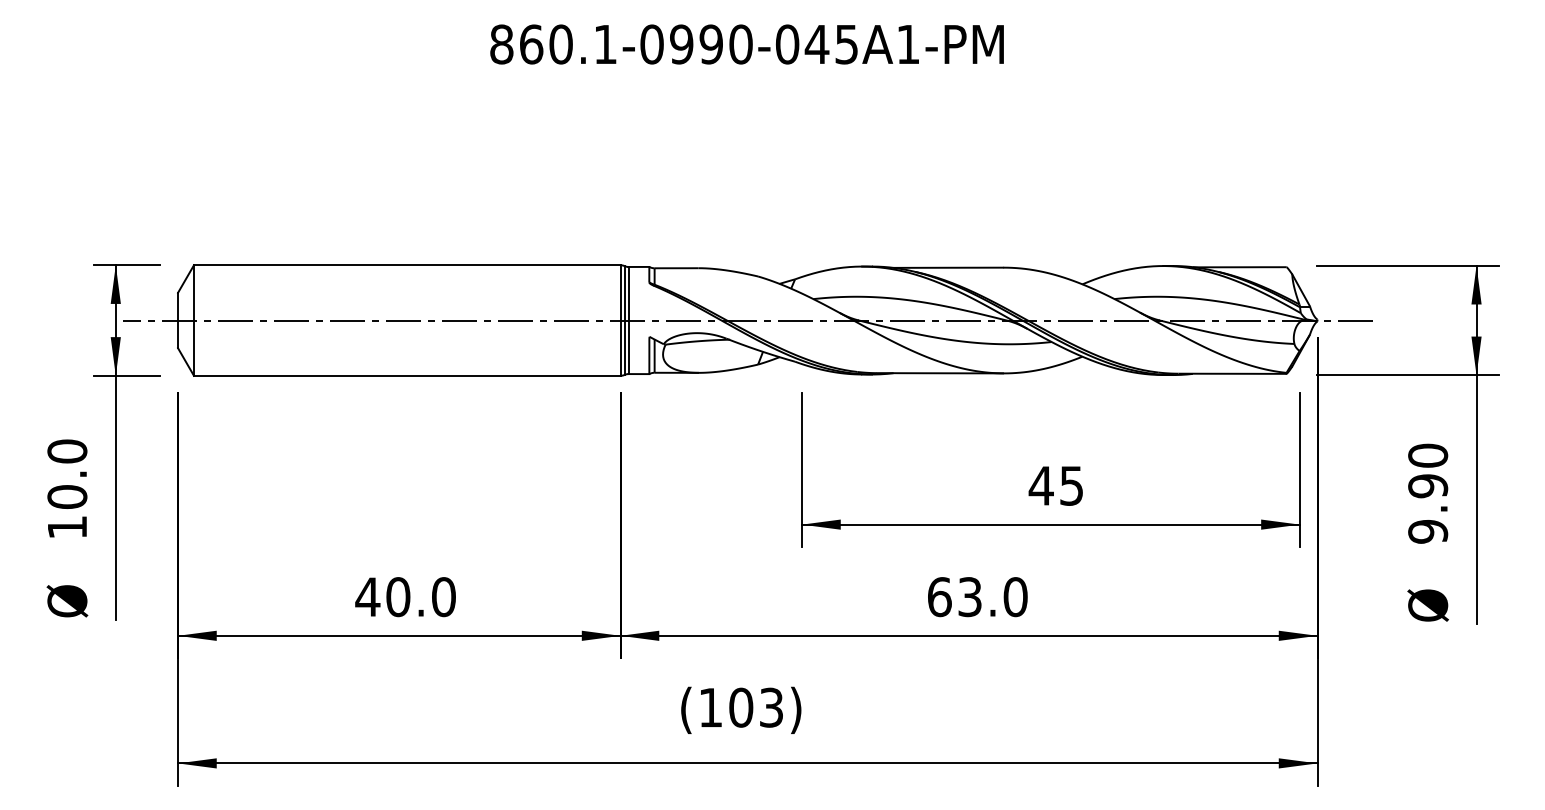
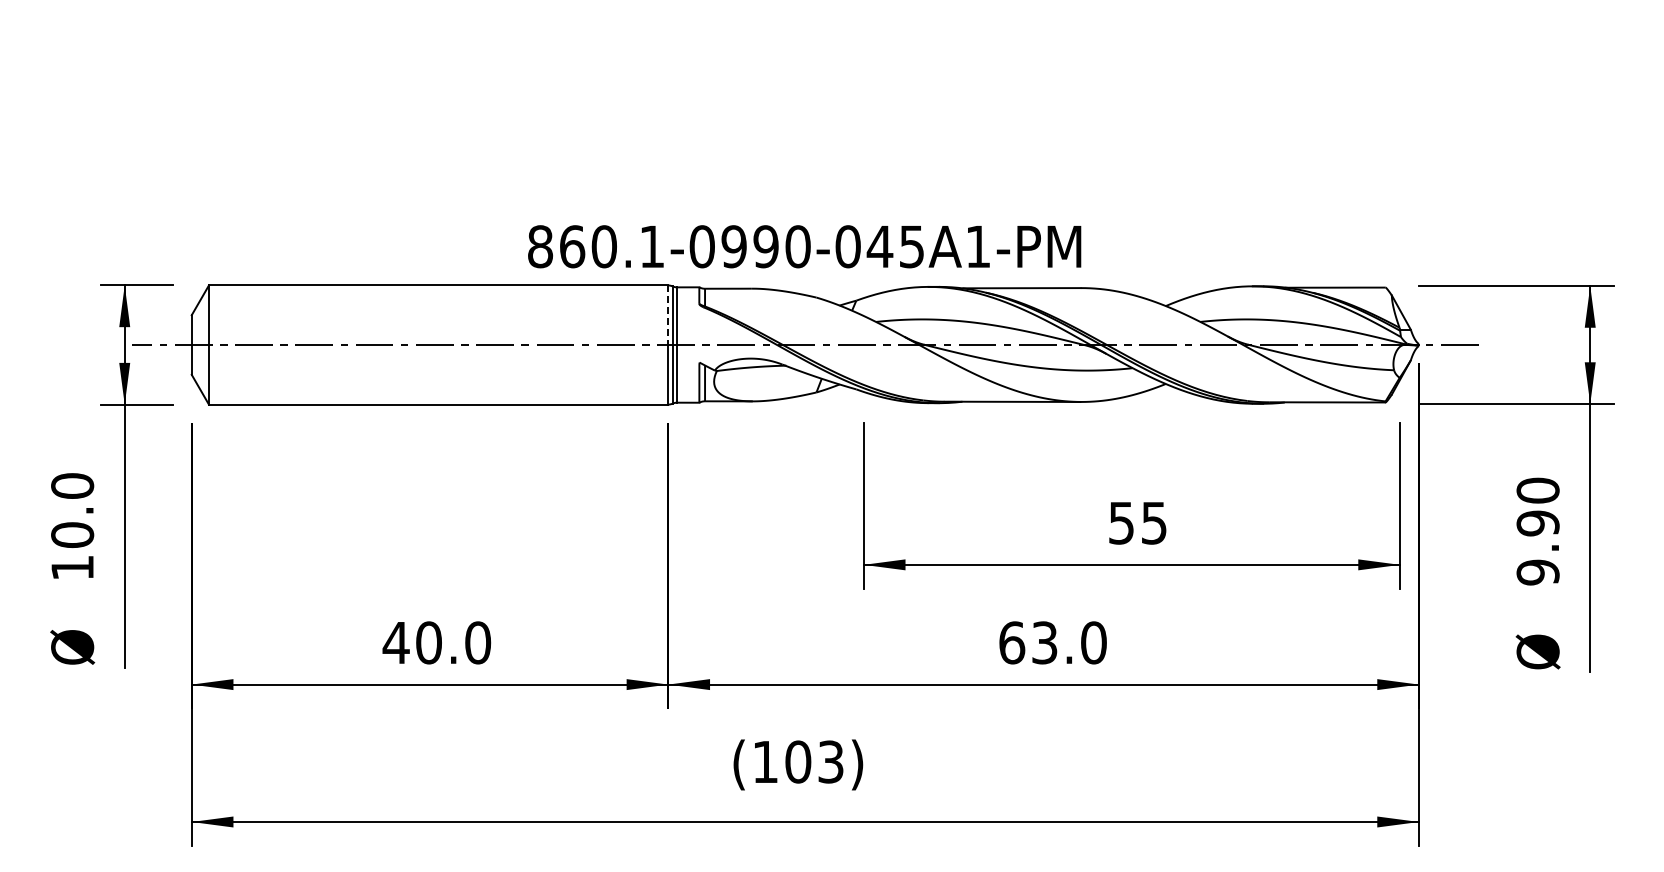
text: (746, 44) -> (804, 246), moved
line: (620, 293) -> (668, 315), solid -> dashed
text: (1041, 486) -> (1121, 523), 45 -> 55

